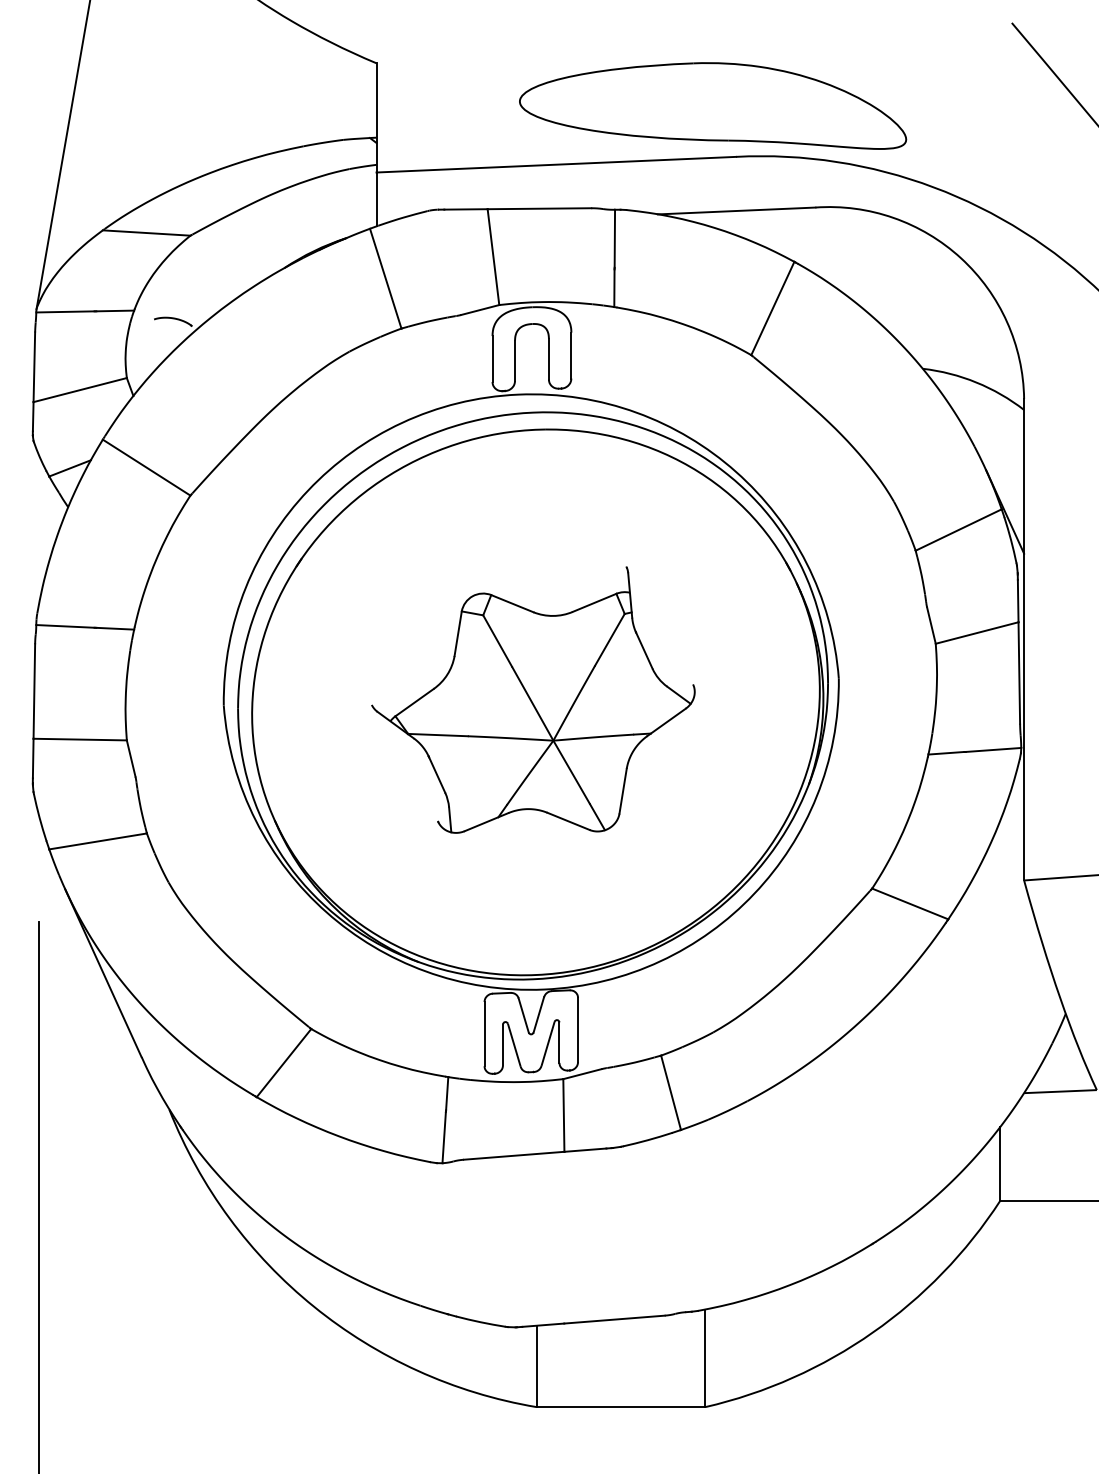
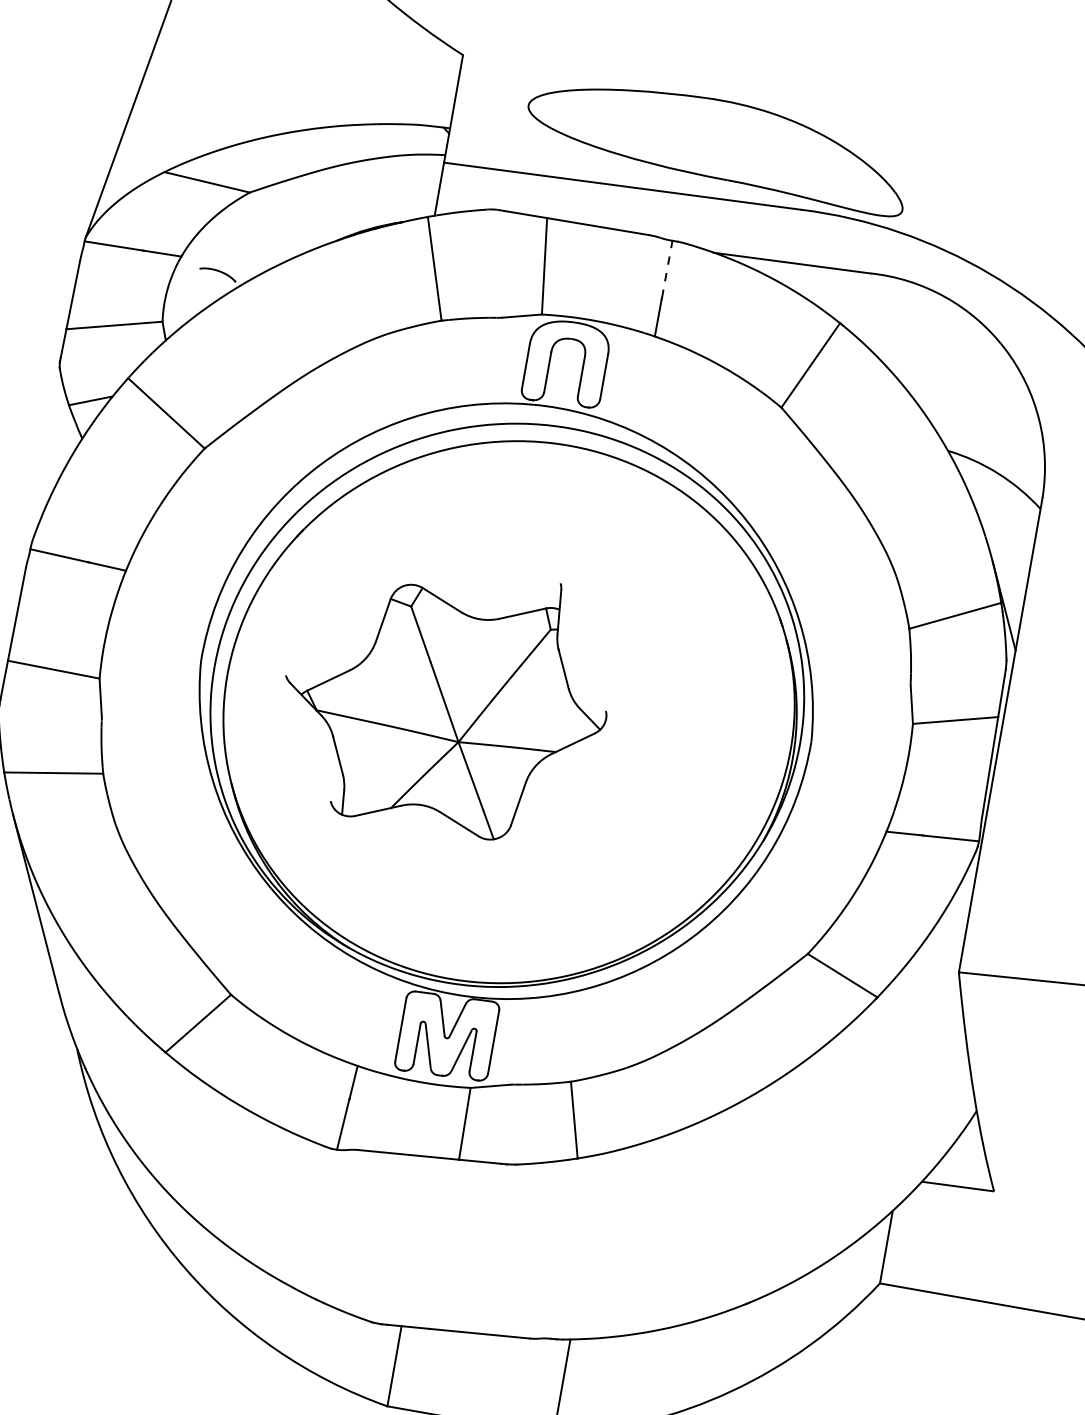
part: (713, 105) -> (718, 143), moved
line: (614, 238) -> (666, 268), solid -> dashed
part: (533, 699) -> (446, 698), moved

